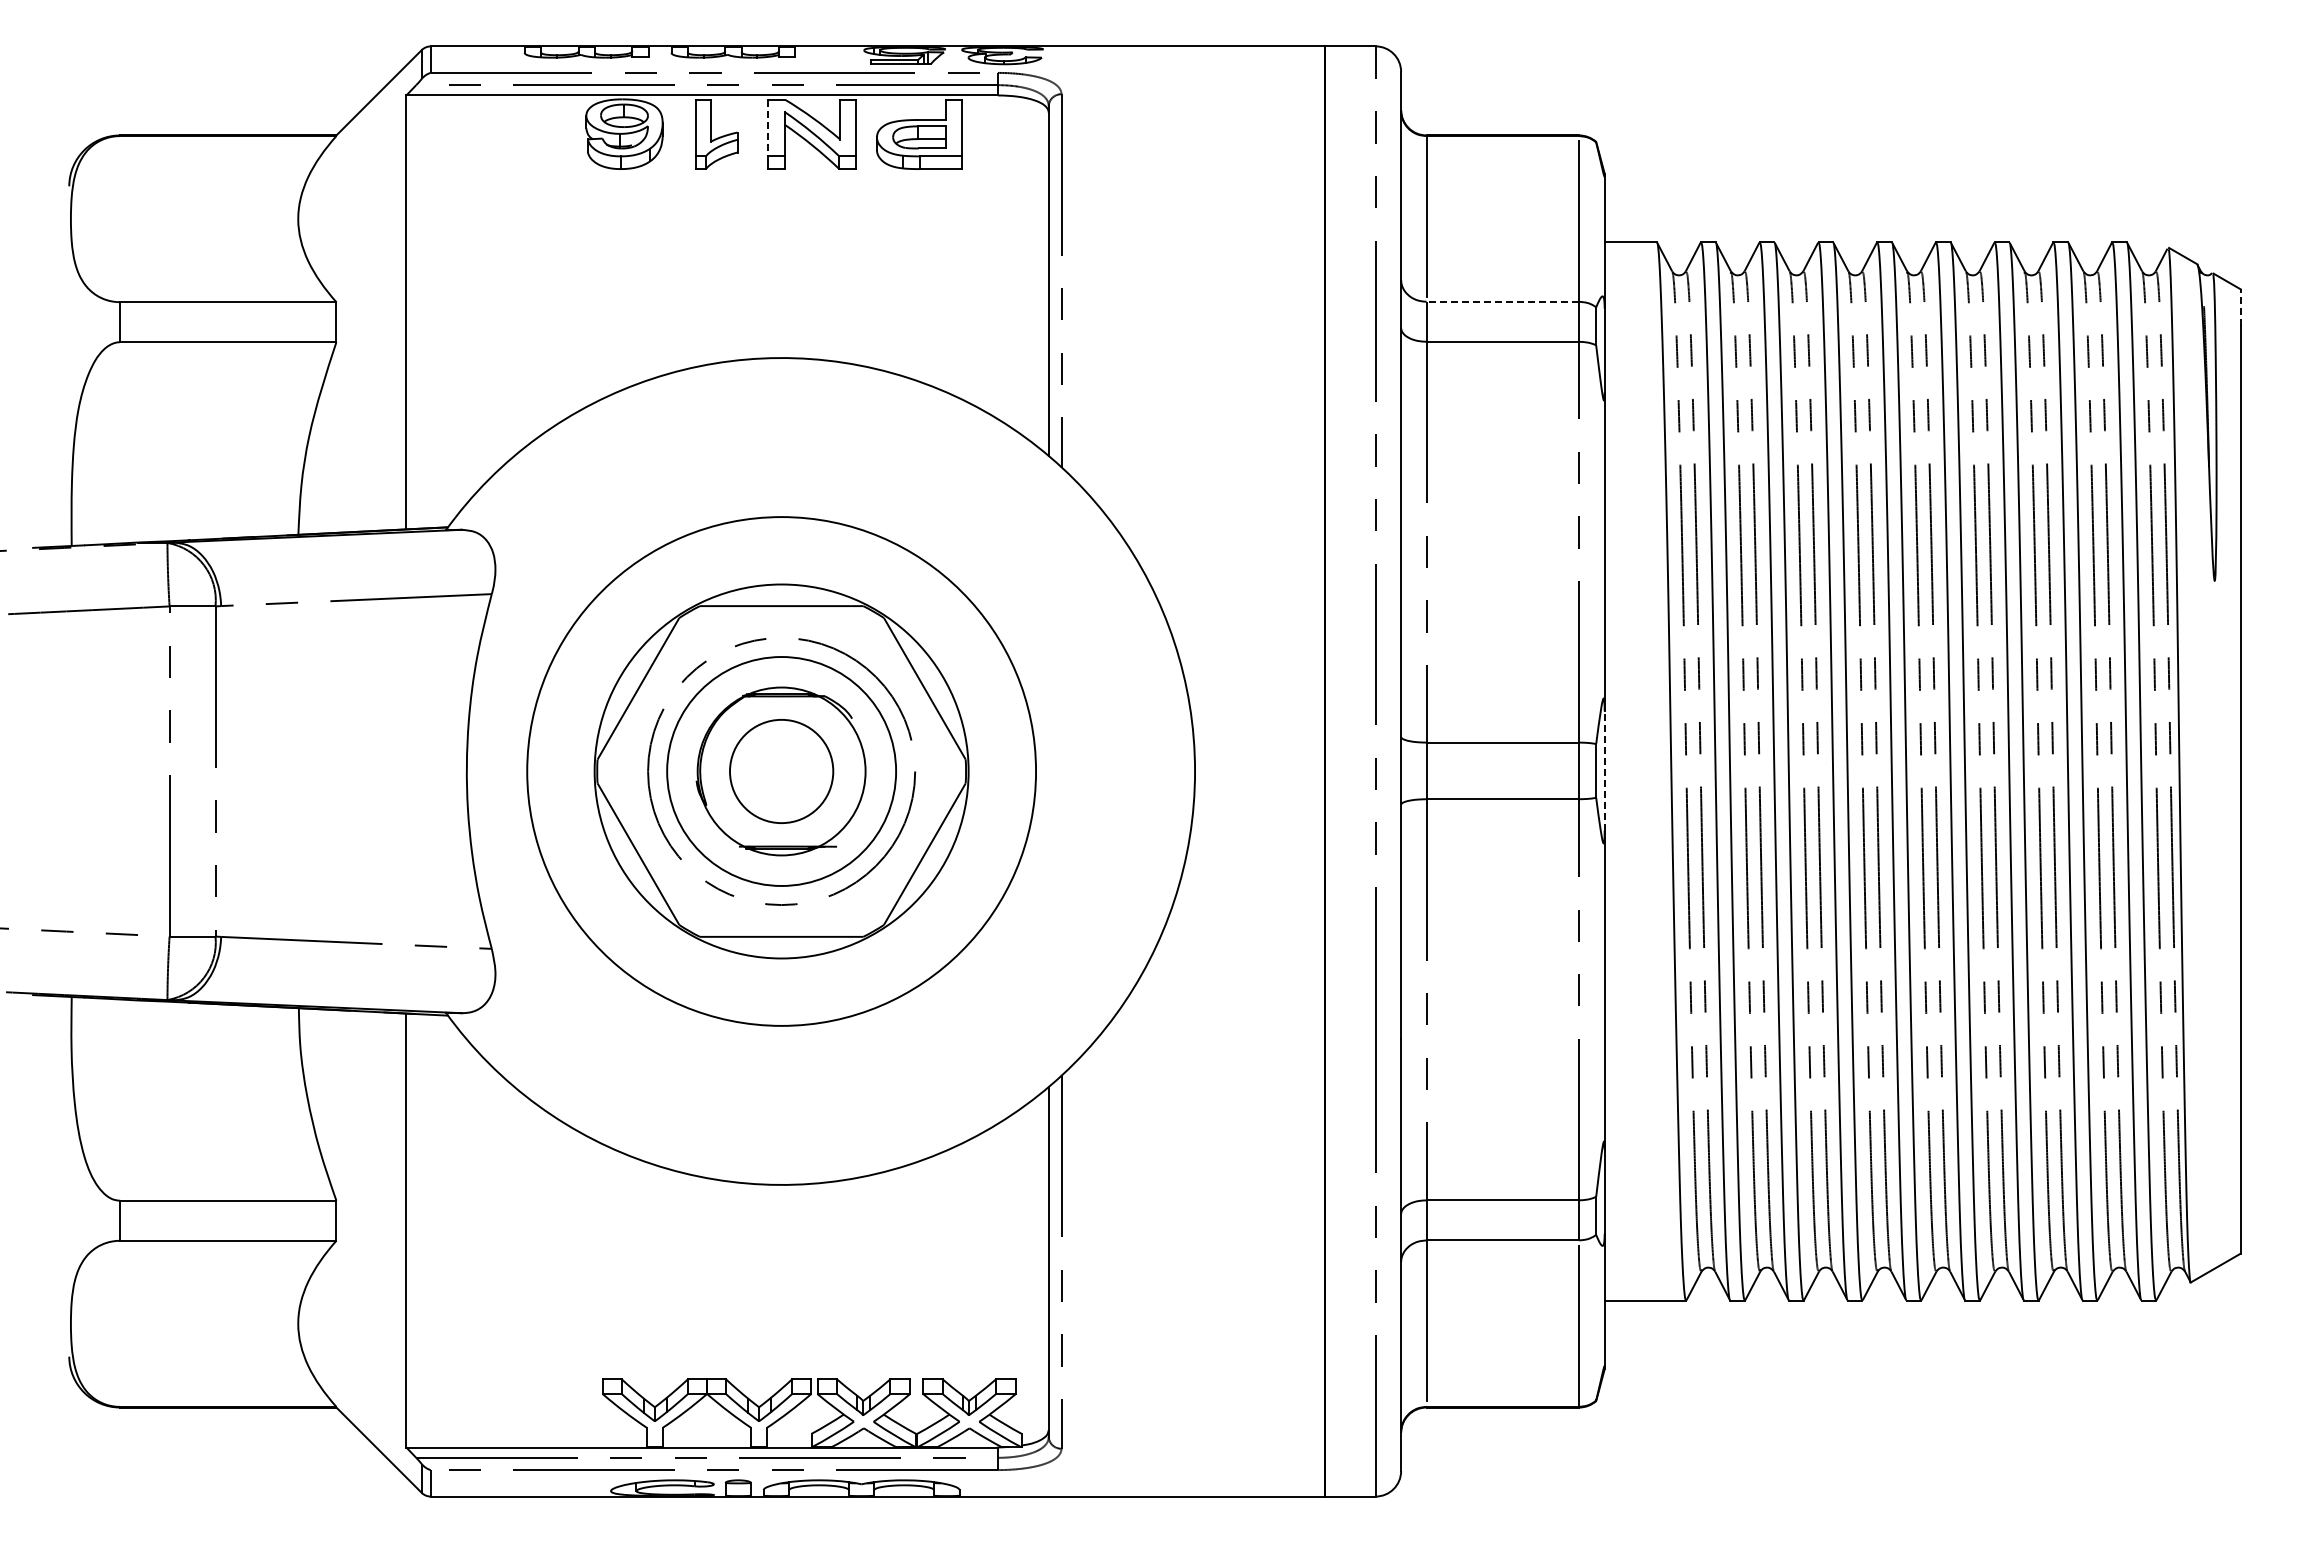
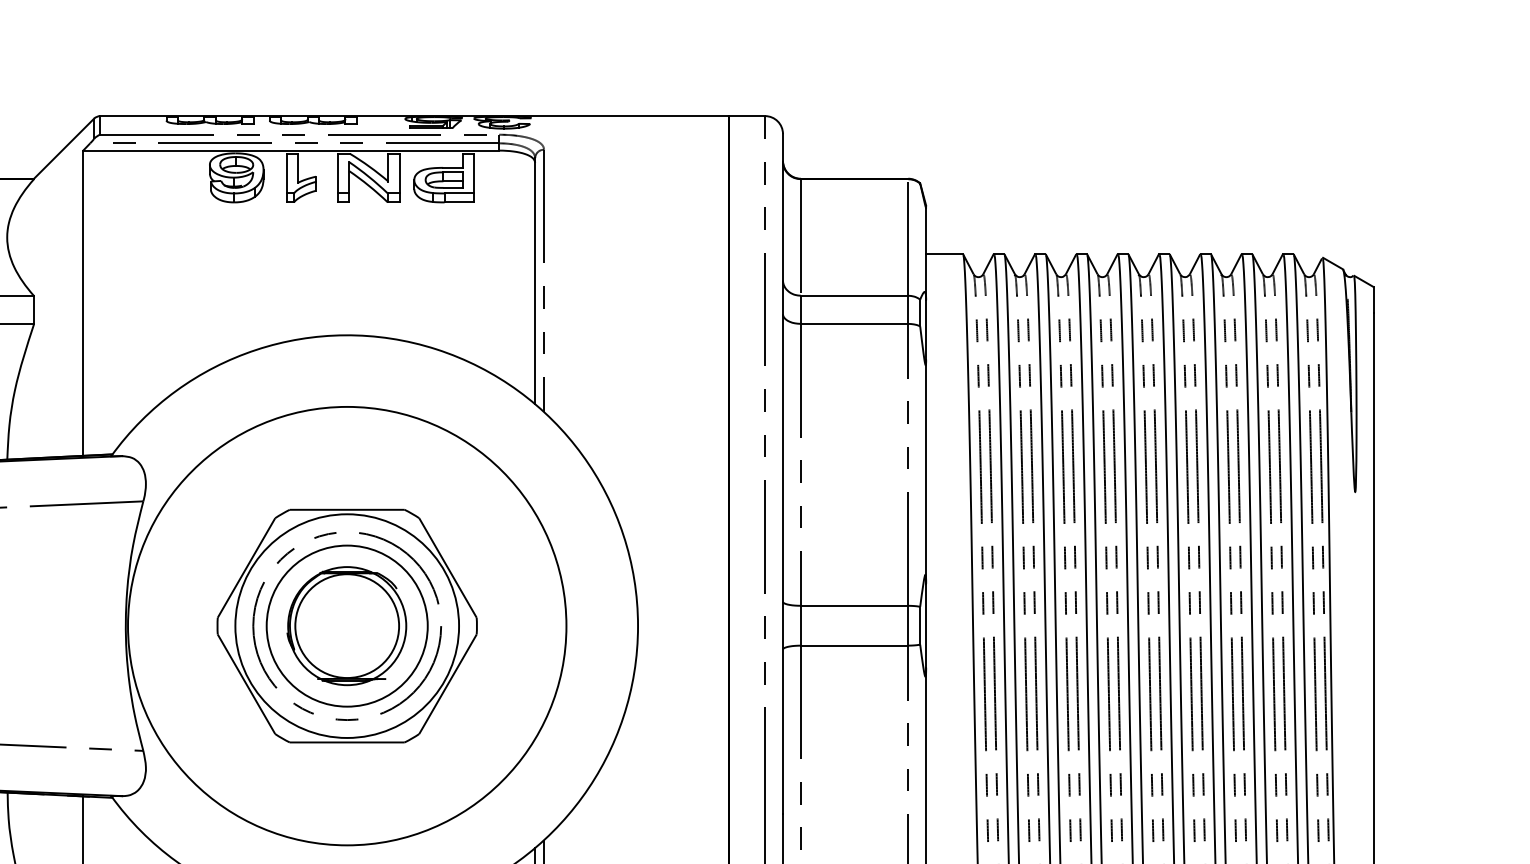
line: (768, 128) -> (337, 173), dashed -> solid
line: (1502, 301) -> (854, 295), dashed -> solid
line: (2240, 307) -> (1373, 299), dashed -> solid
line: (1604, 770) -> (926, 625), dashed -> solid
circle: (781, 771) -> (347, 626), size x0.62
circle: (781, 771) -> (347, 626), size x1.43
circle: (781, 771) -> (347, 626), size x1.67

